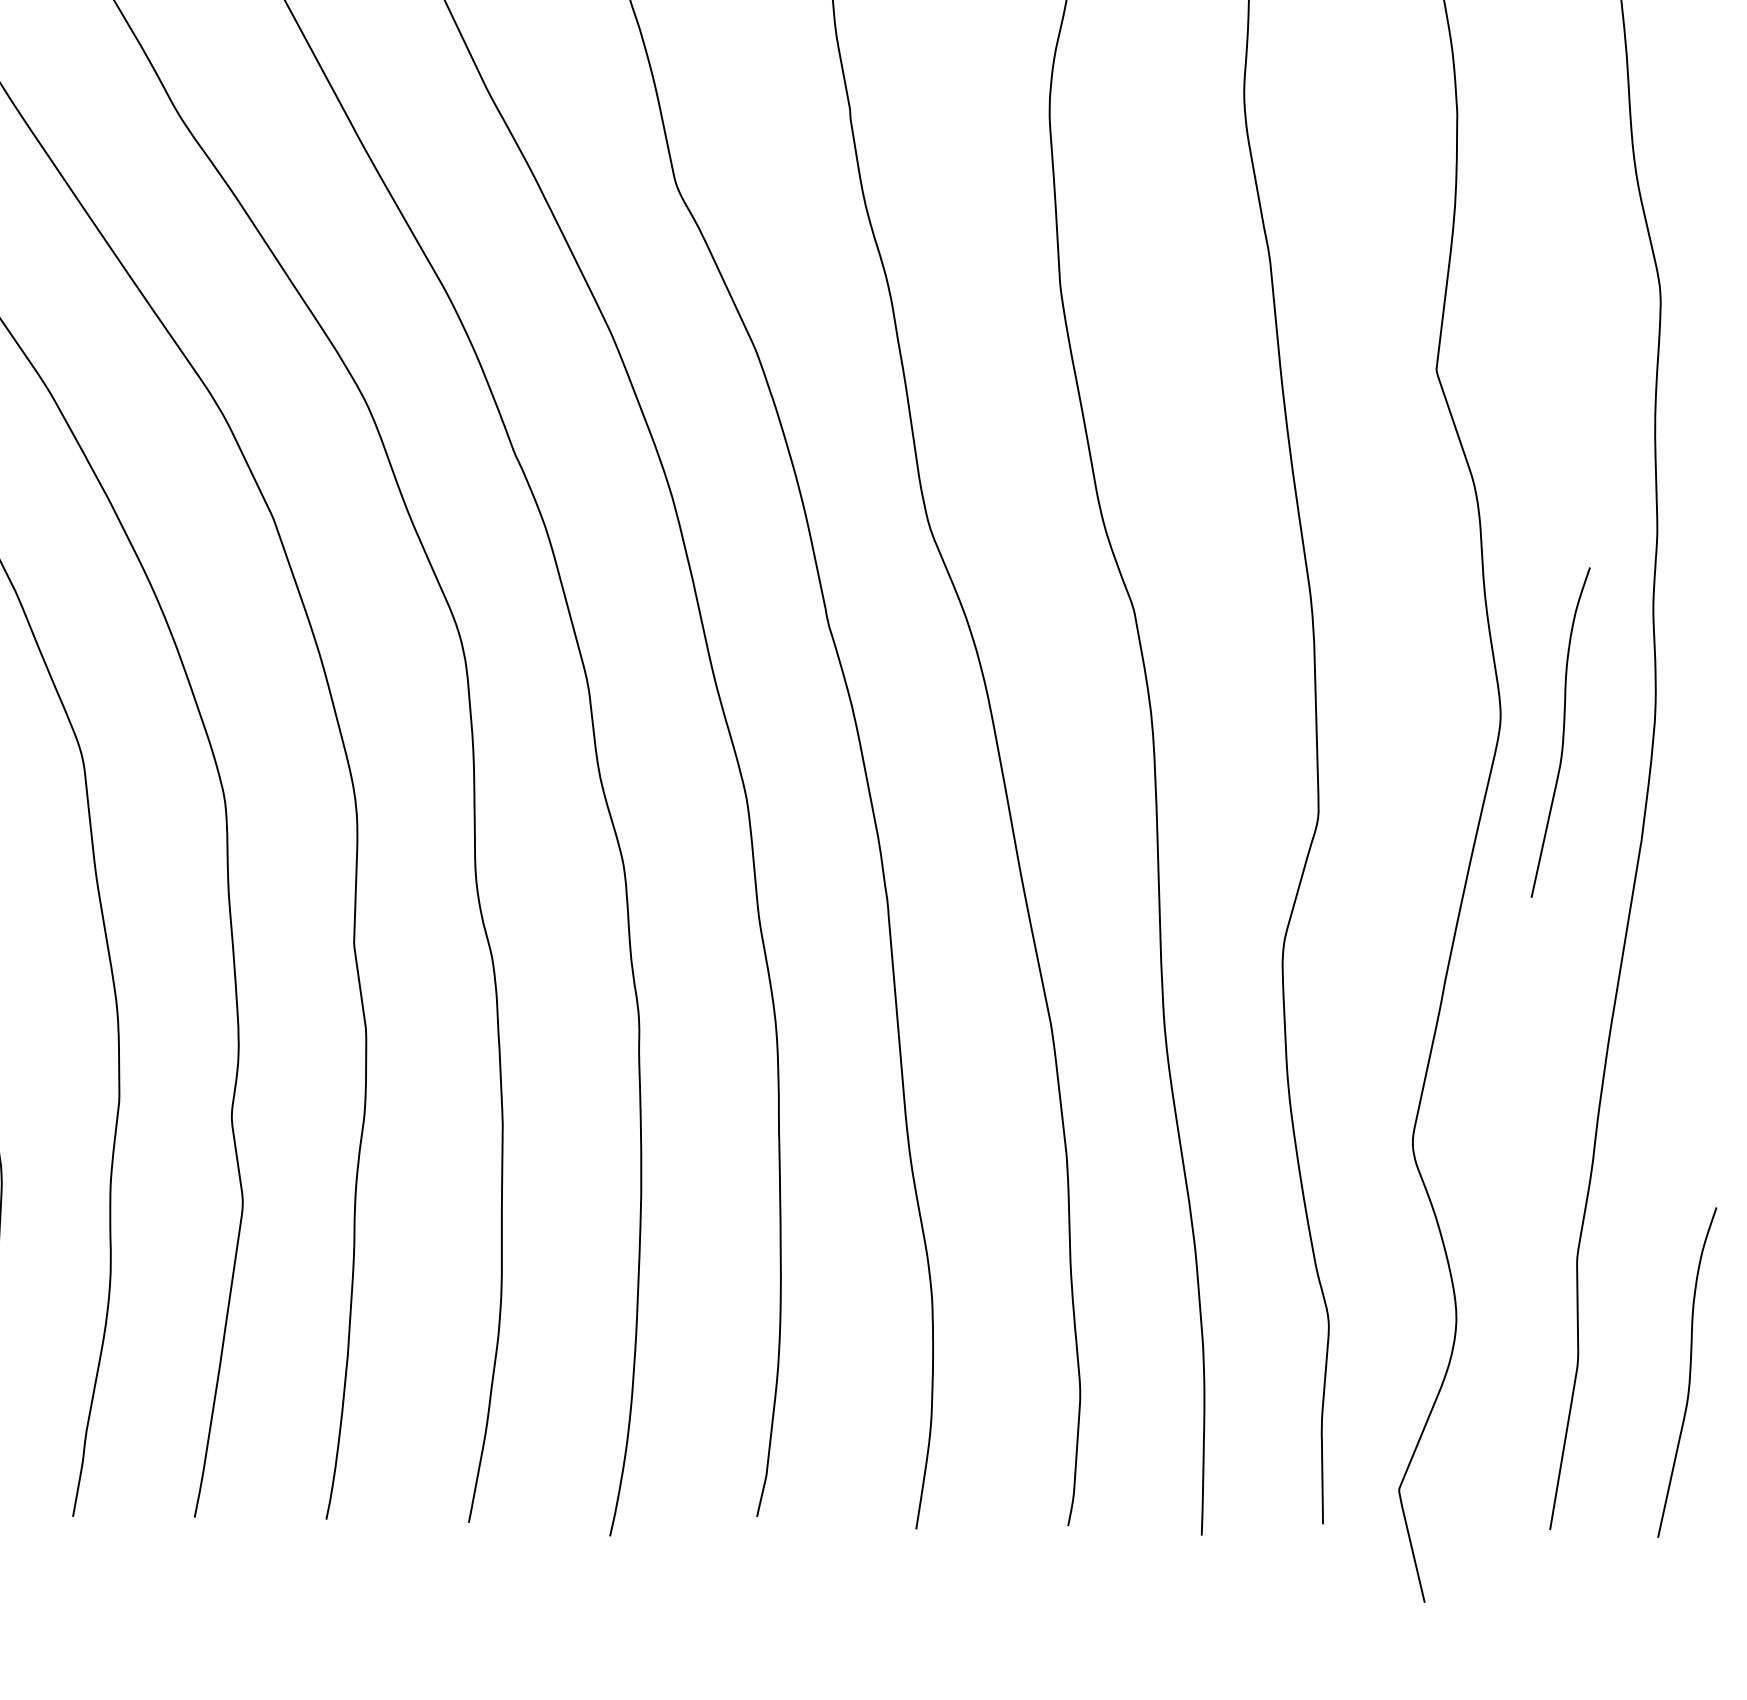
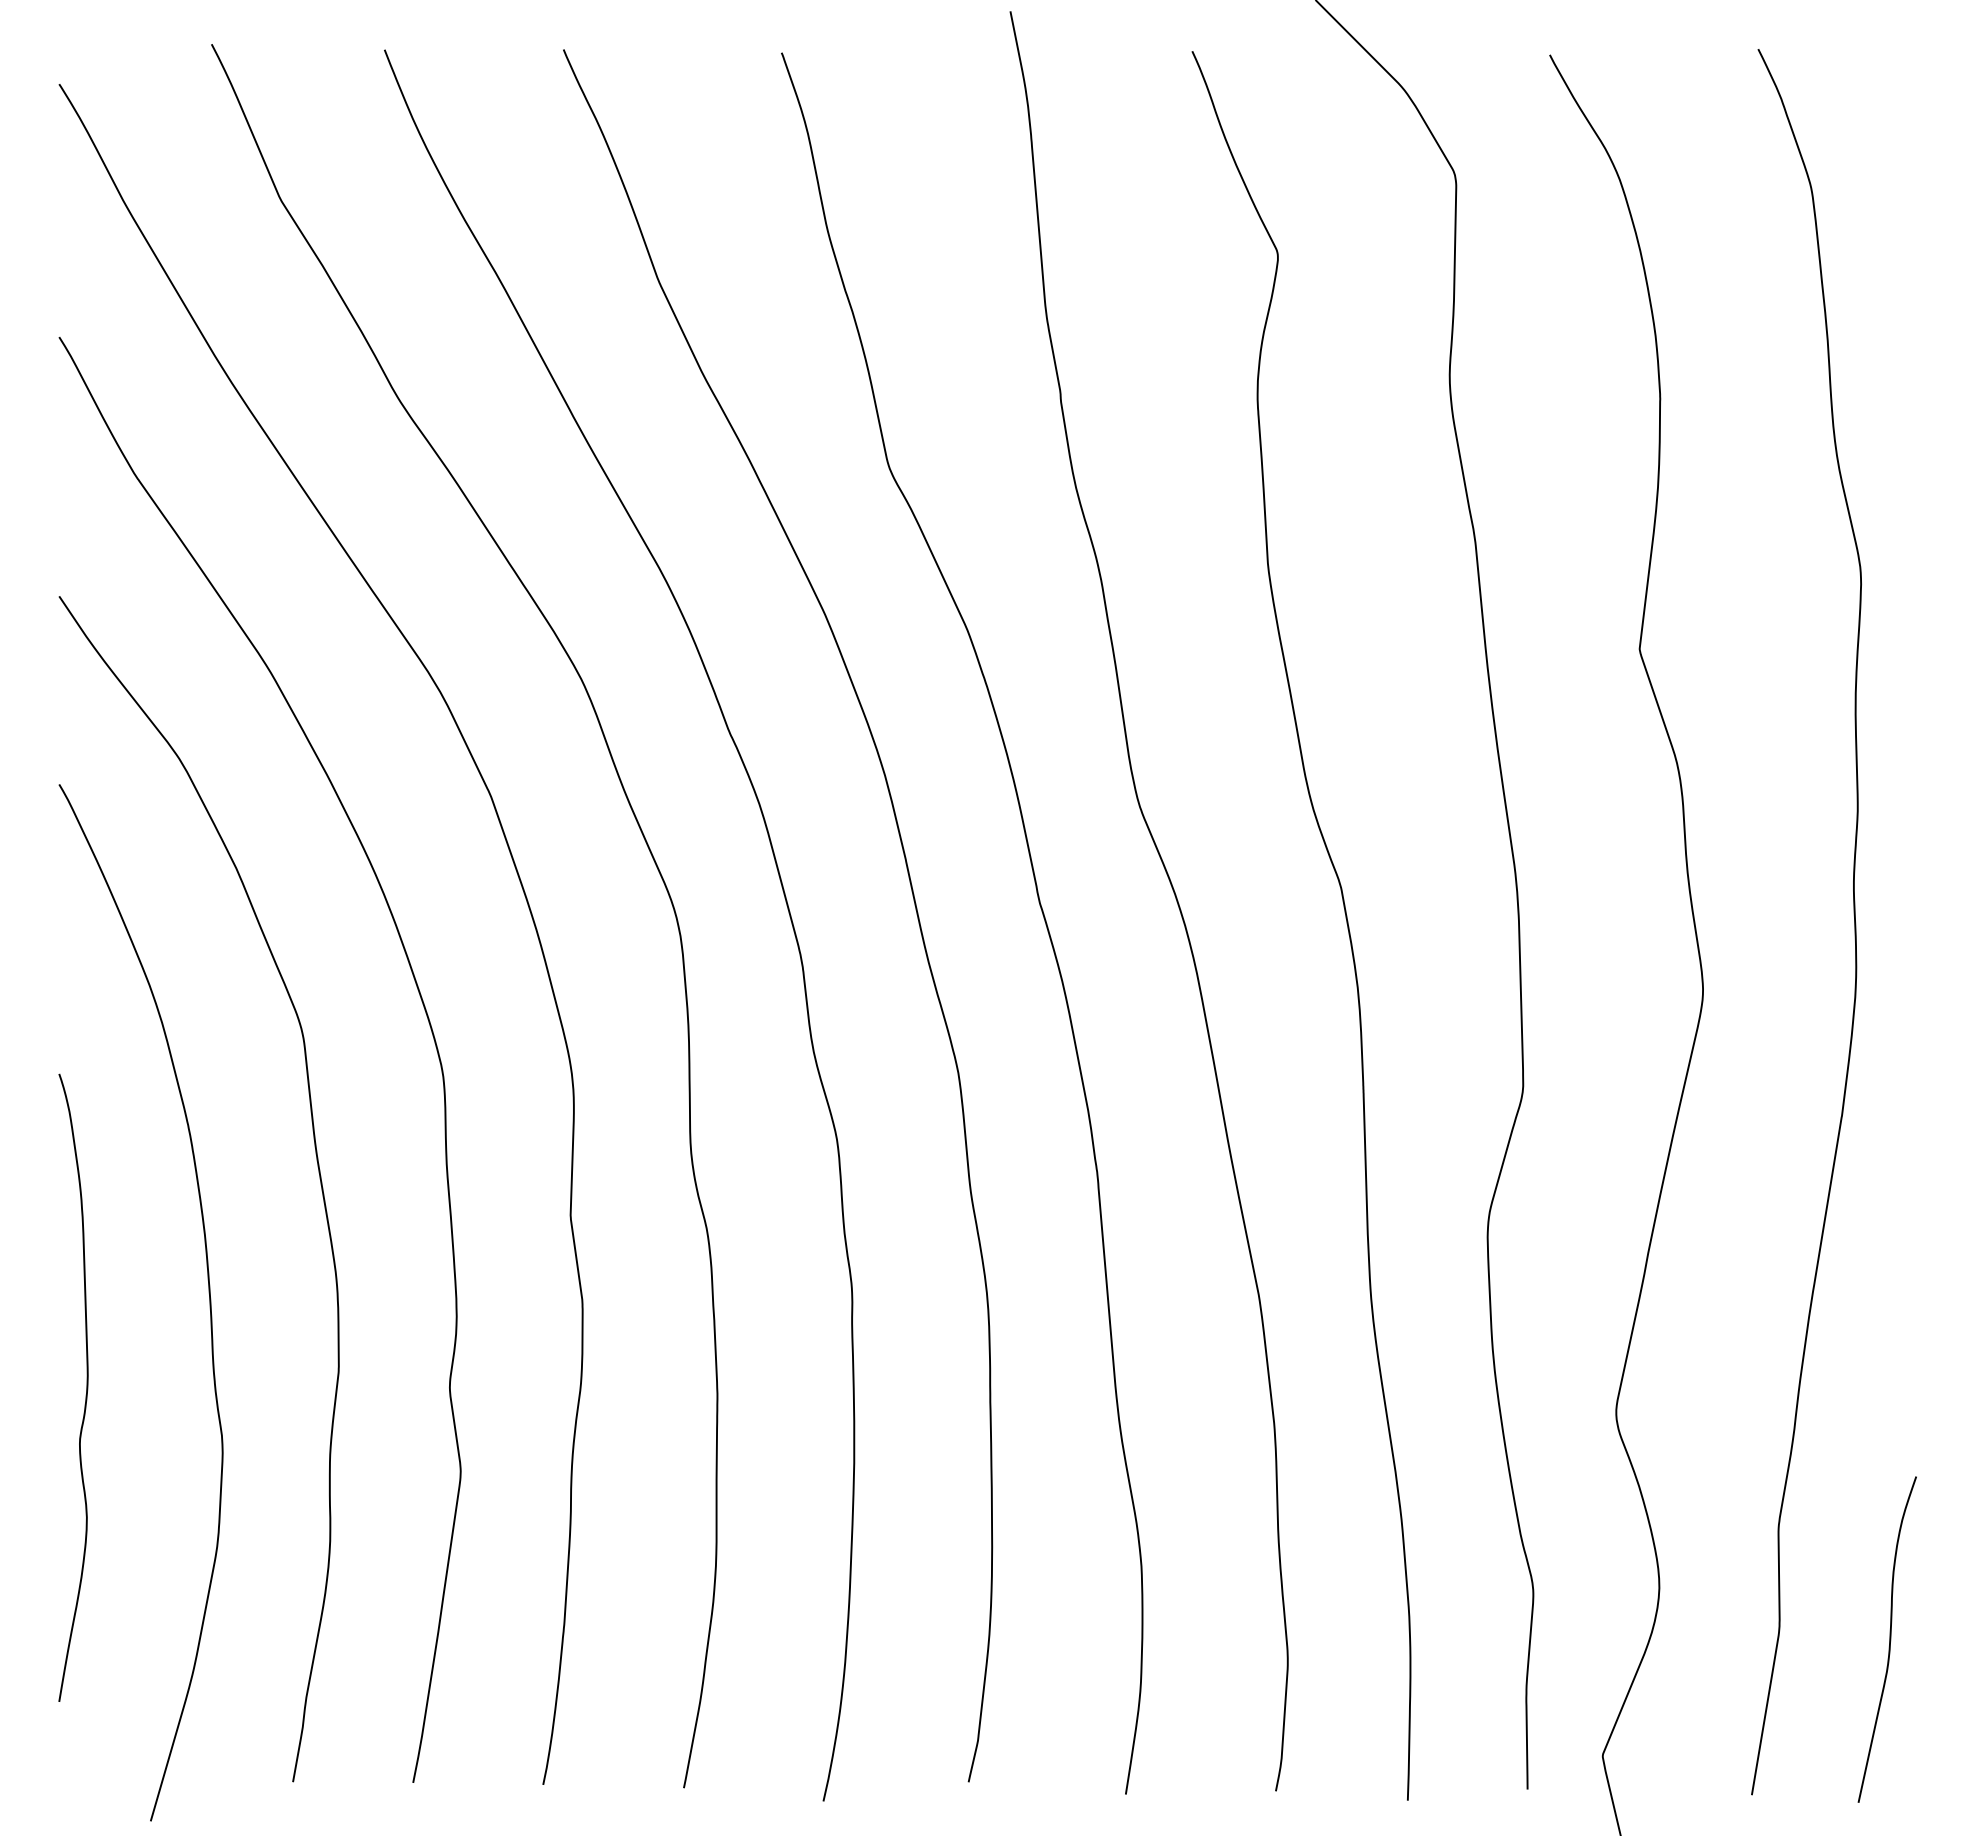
curve: (1562, 732) -> (1764, 1007), removed

